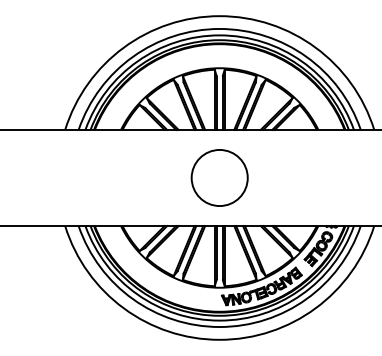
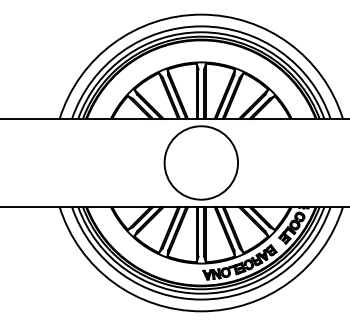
circle: (219, 177) -> (201, 162), size x1.43

